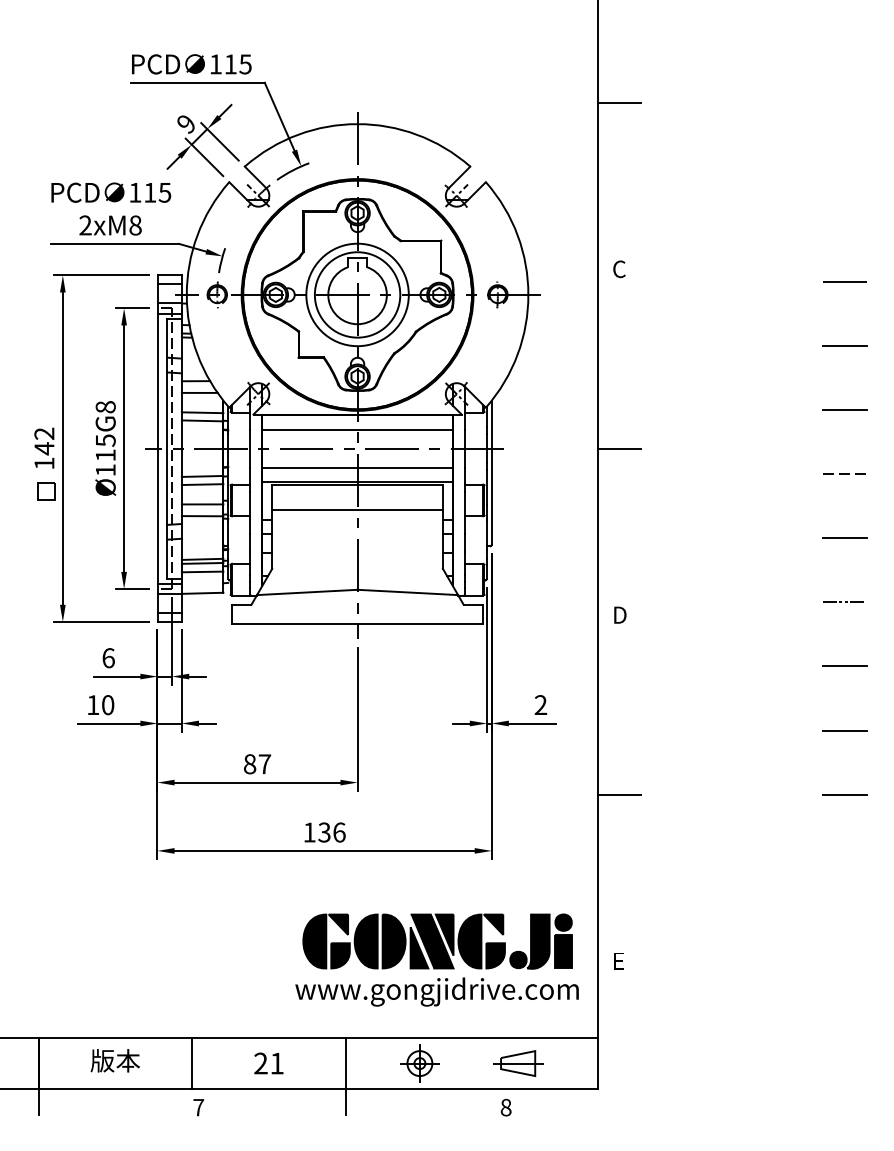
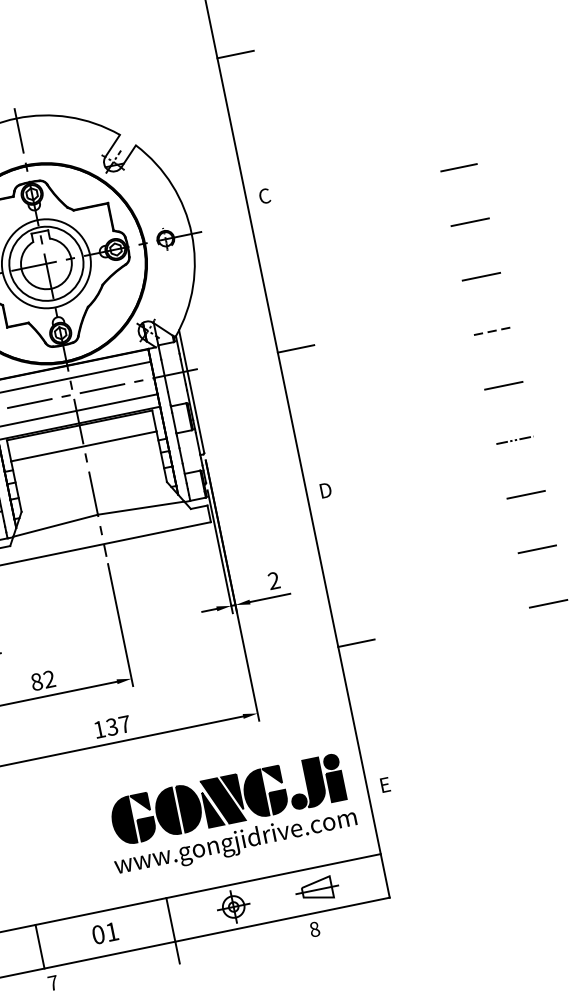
text: (264, 763) -> (49, 678), 87 -> 82
text: (339, 832) -> (124, 724), 136 -> 137
text: (260, 1063) -> (98, 934), 21 -> 01

